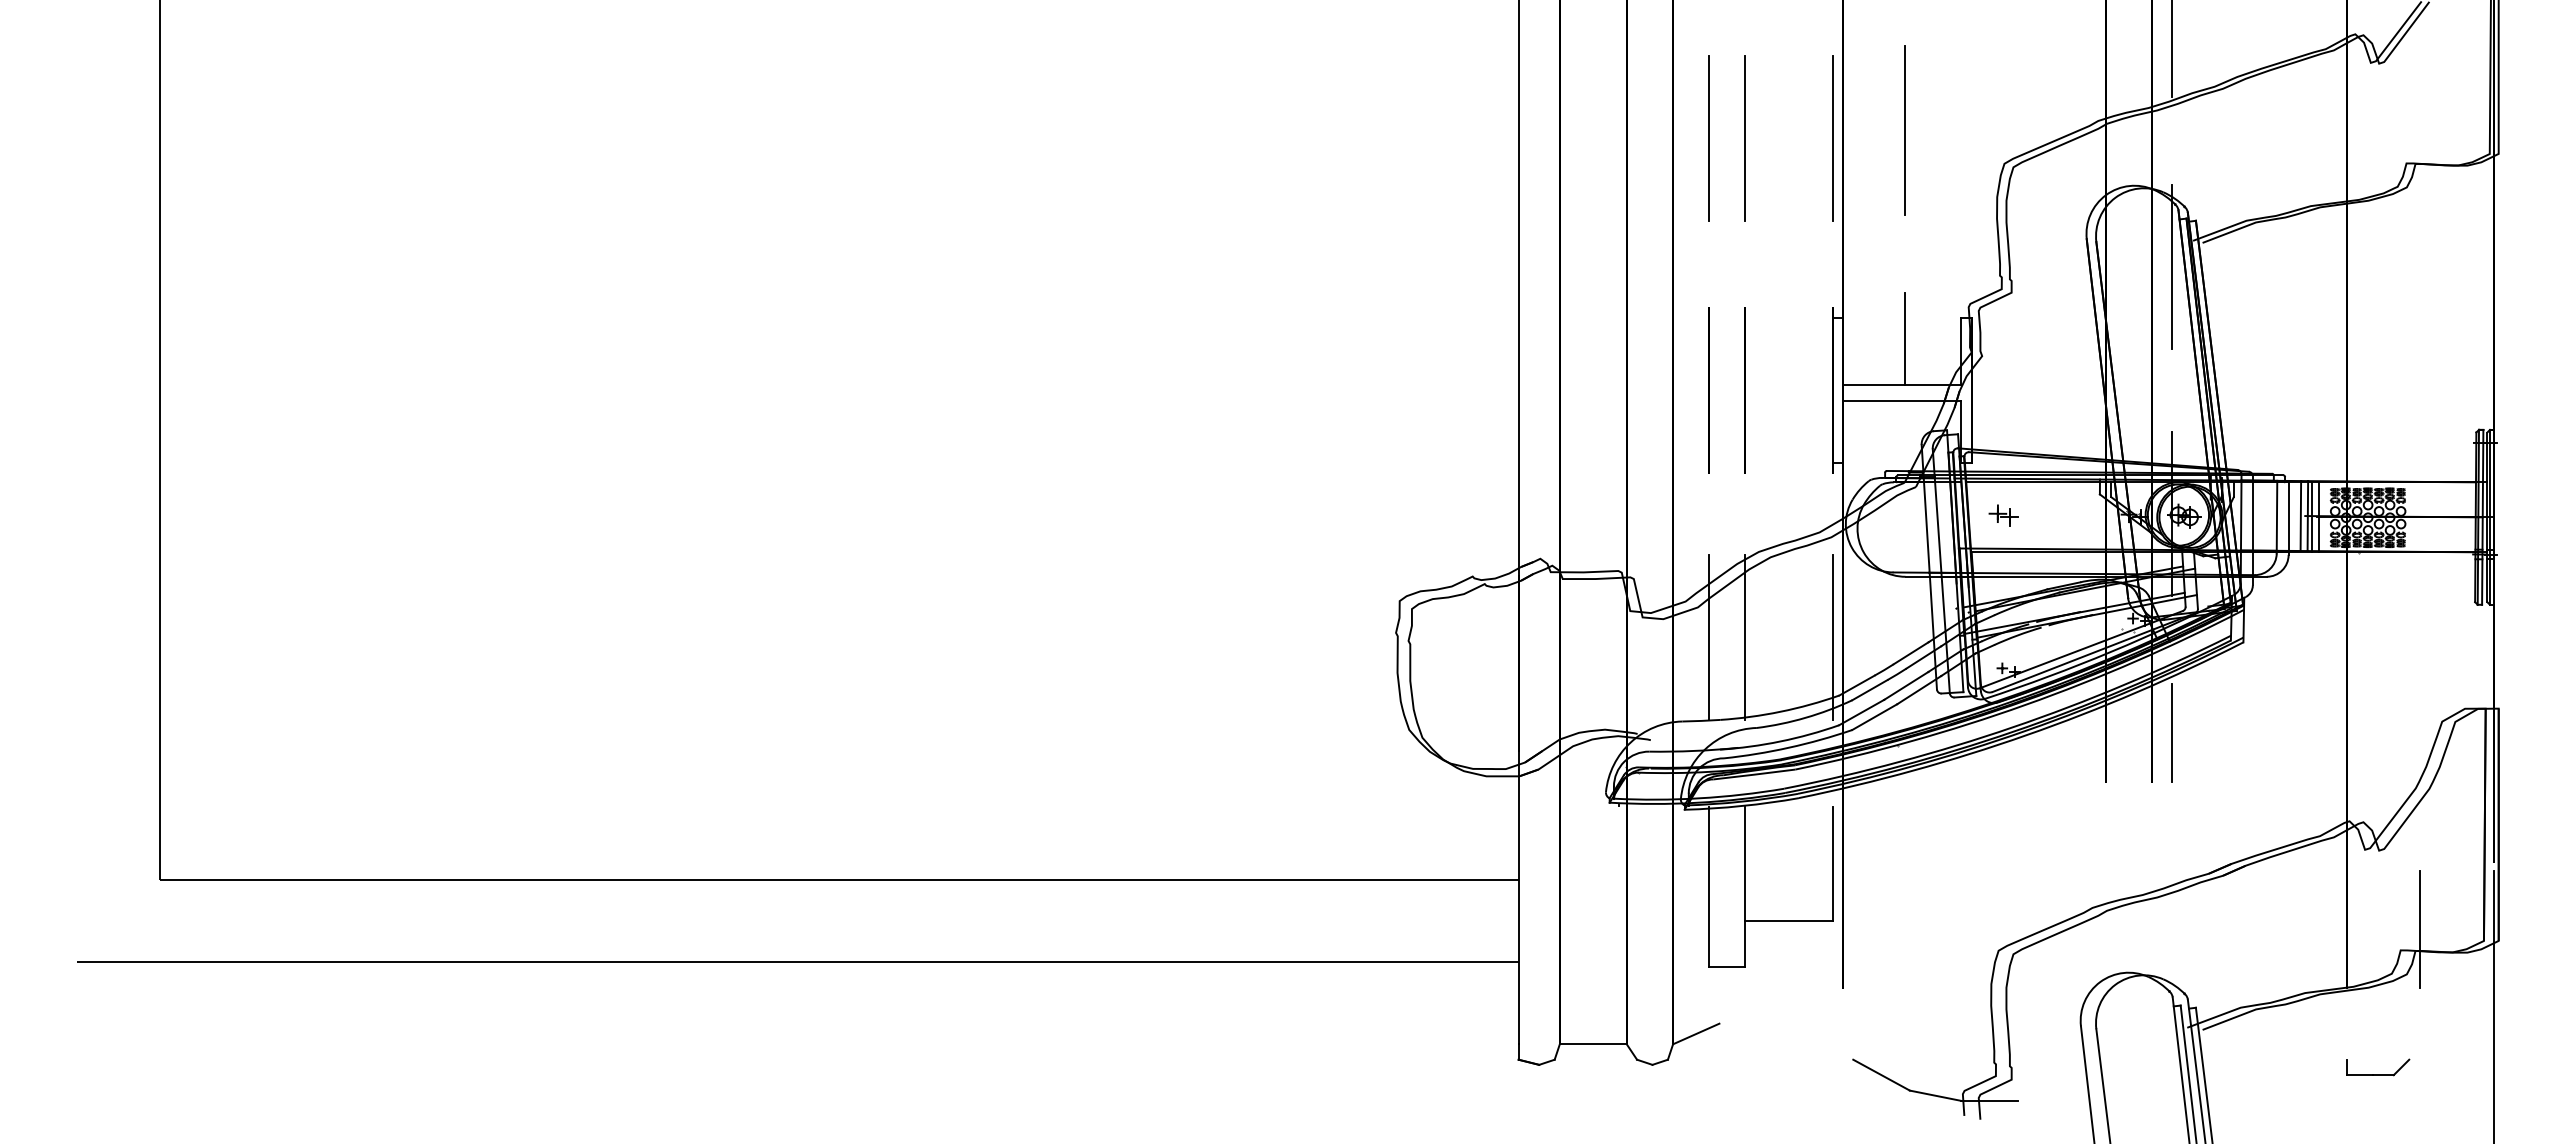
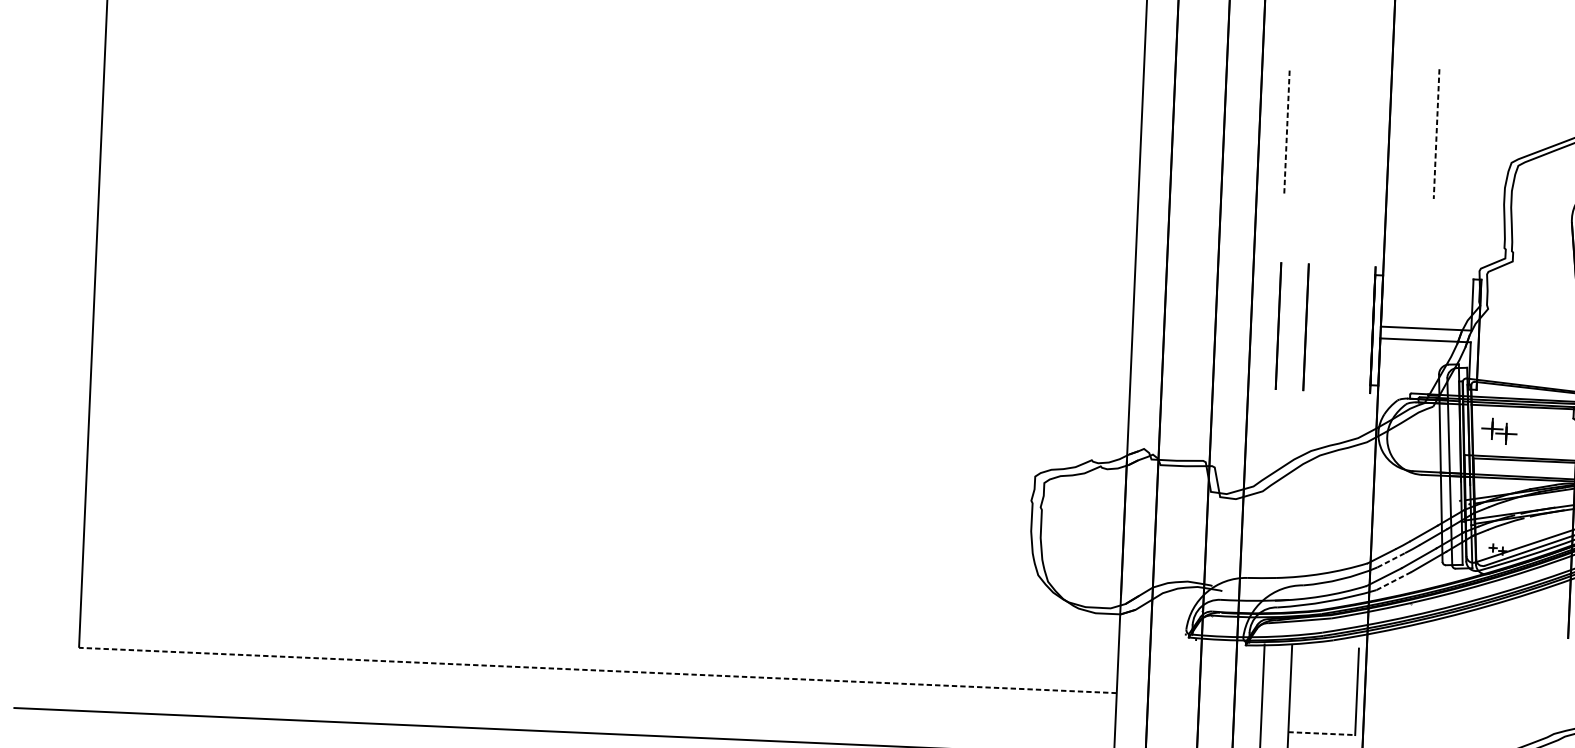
line: (1904, 130) -> (1436, 134), solid -> dashed
line: (1745, 137) -> (1314, 134), removed
line: (1709, 138) -> (1287, 133), solid -> dashed
line: (1832, 138) -> (1381, 137), removed
line: (1904, 338) -> (1429, 292), removed
part: (2003, 515) -> (1499, 431), size x1.6
line: (1709, 637) -> (1270, 514), removed
line: (1745, 637) -> (1298, 515), removed
line: (1832, 637) -> (1364, 518), removed
line: (1870, 689) -> (1391, 559), solid -> dashed
line: (1874, 717) -> (1393, 581), solid -> dashed
line: (839, 879) -> (598, 670), solid -> dashed
line: (1788, 920) -> (1321, 733), solid -> dashed

